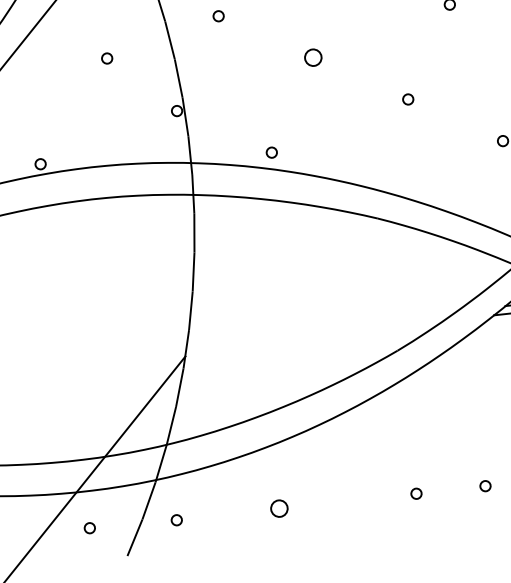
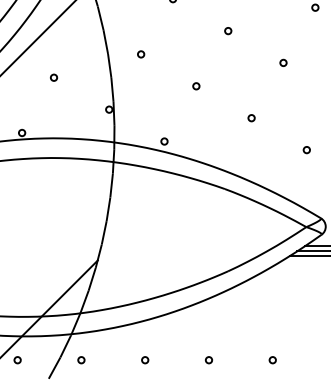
circle: (107, 58) -> (54, 77), moved
circle: (313, 58) -> (196, 86), size x0.62
circle: (415, 494) -> (208, 360), moved
circle: (280, 509) -> (145, 360), size x0.62
circle: (89, 528) -> (17, 360), moved

